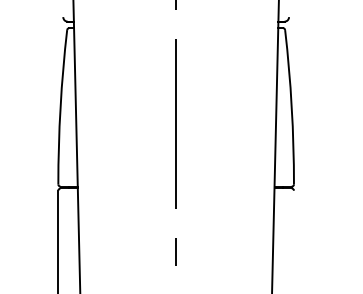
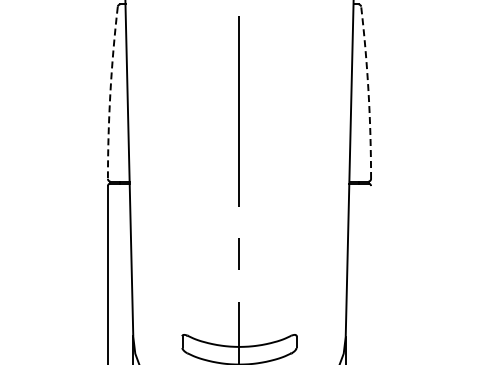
arc: (60, 106) -> (110, 92), solid -> dashed
arc: (291, 106) -> (368, 92), solid -> dashed

